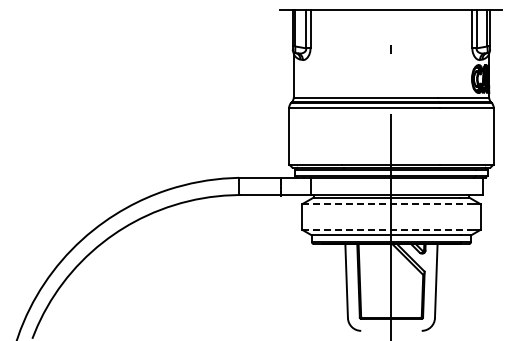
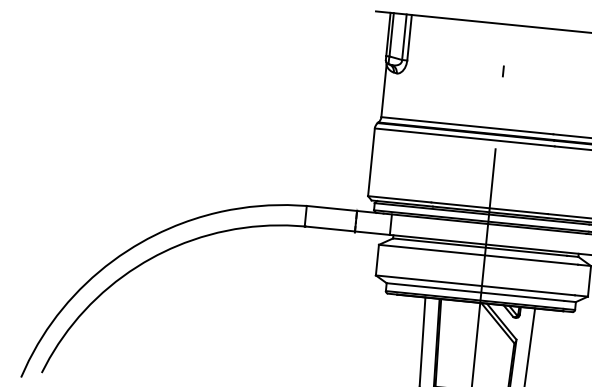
line: (386, 204) -> (479, 255), dashed -> solid
line: (386, 229) -> (476, 284), dashed -> solid

